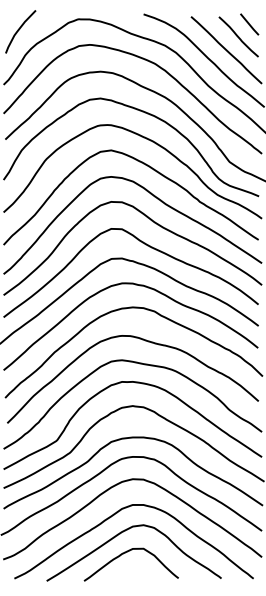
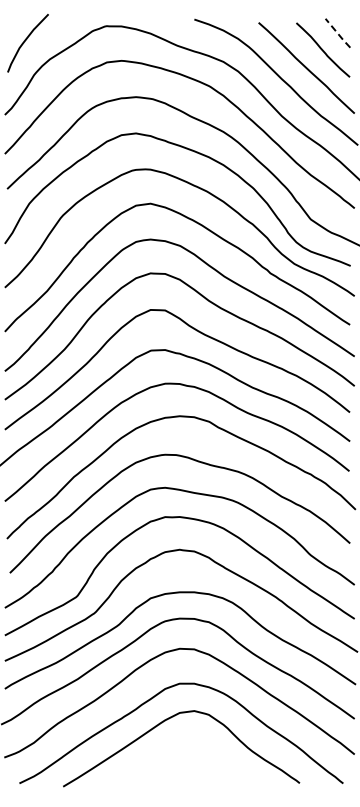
line: (250, 25) -> (338, 34), solid -> dashed
curve: (126, 552) -> (171, 748), removed

